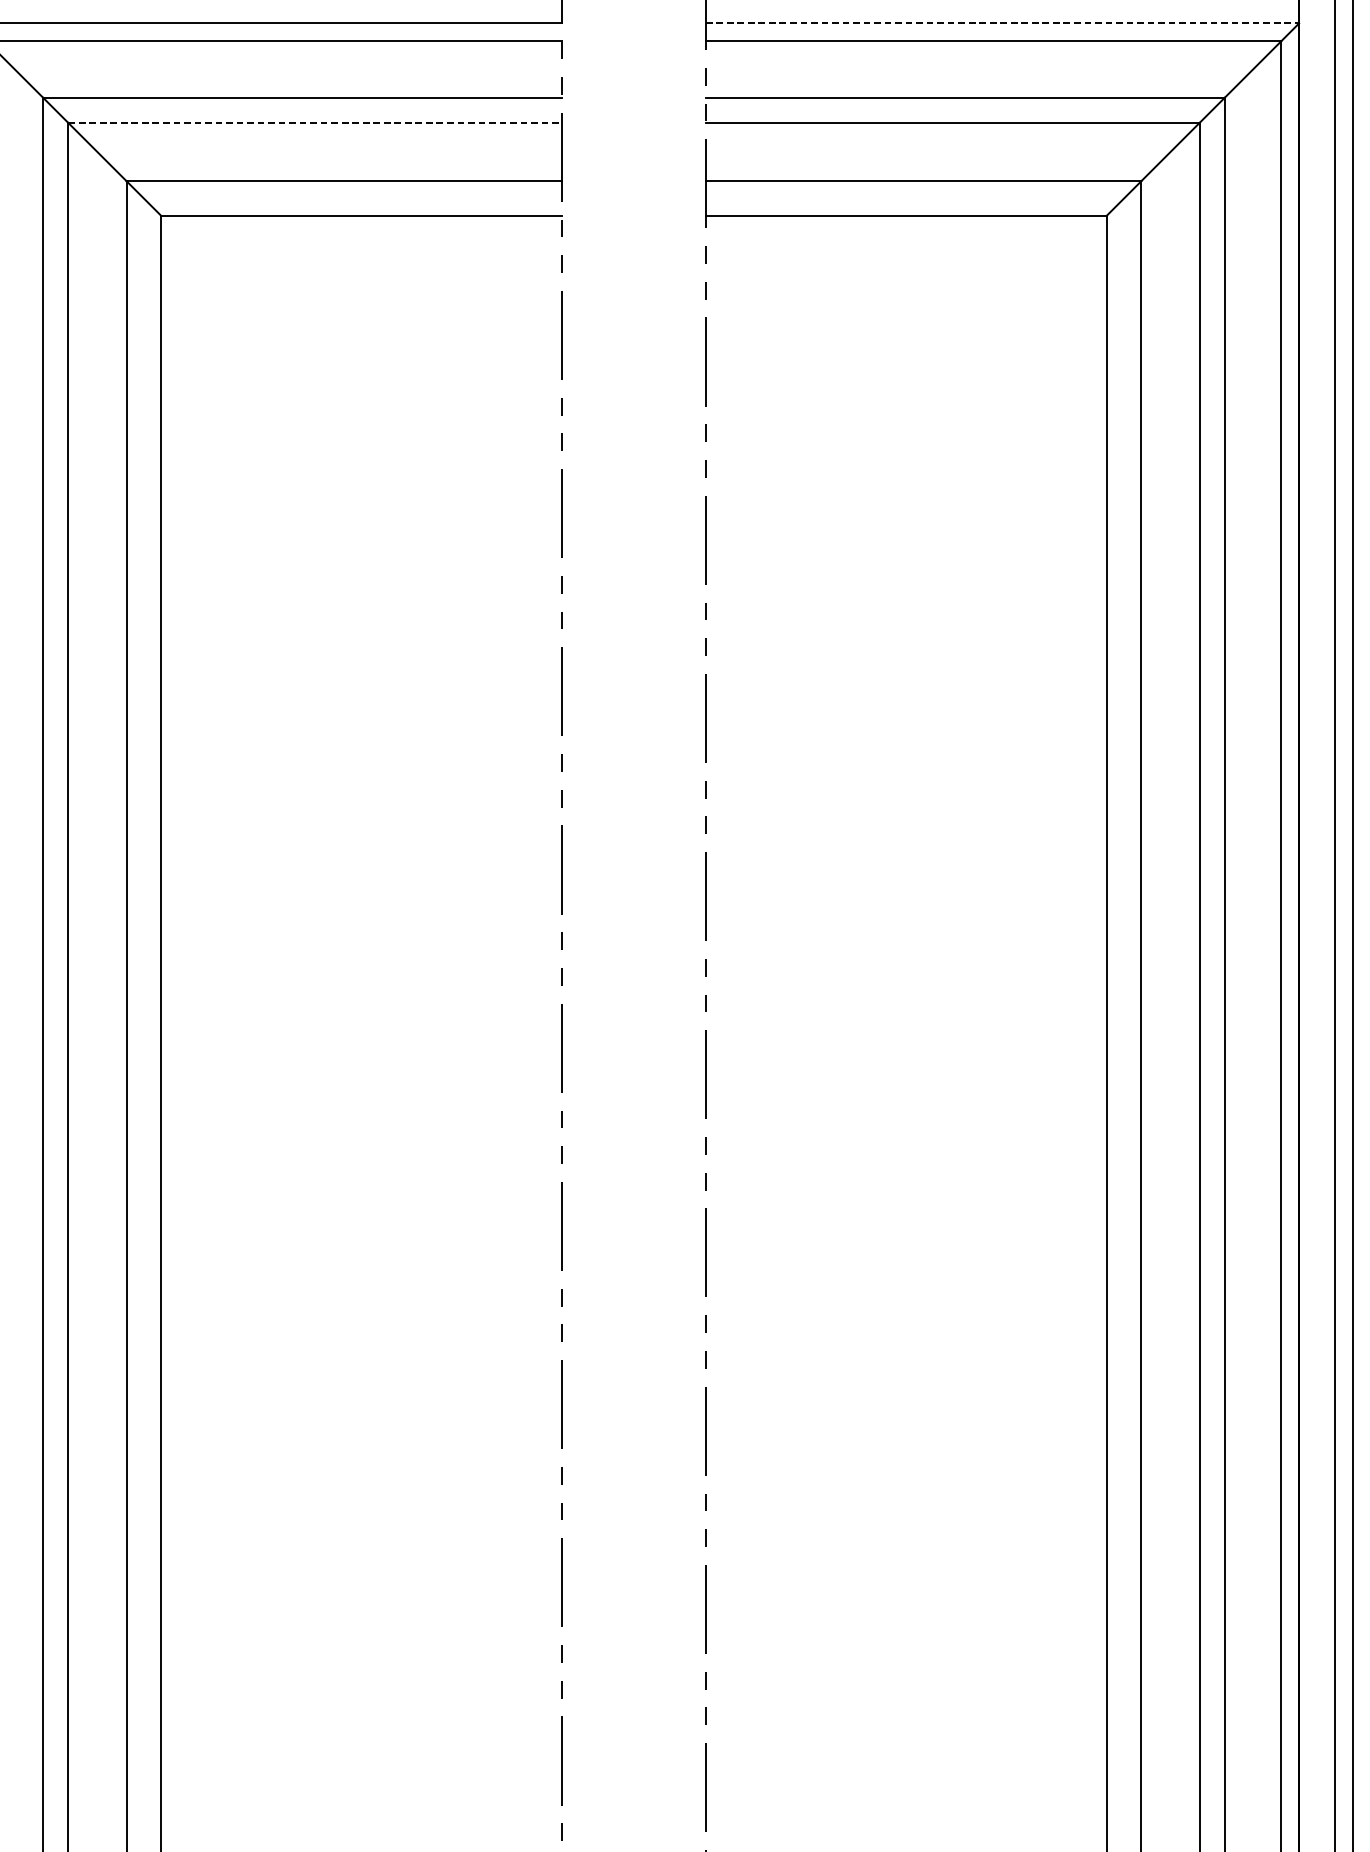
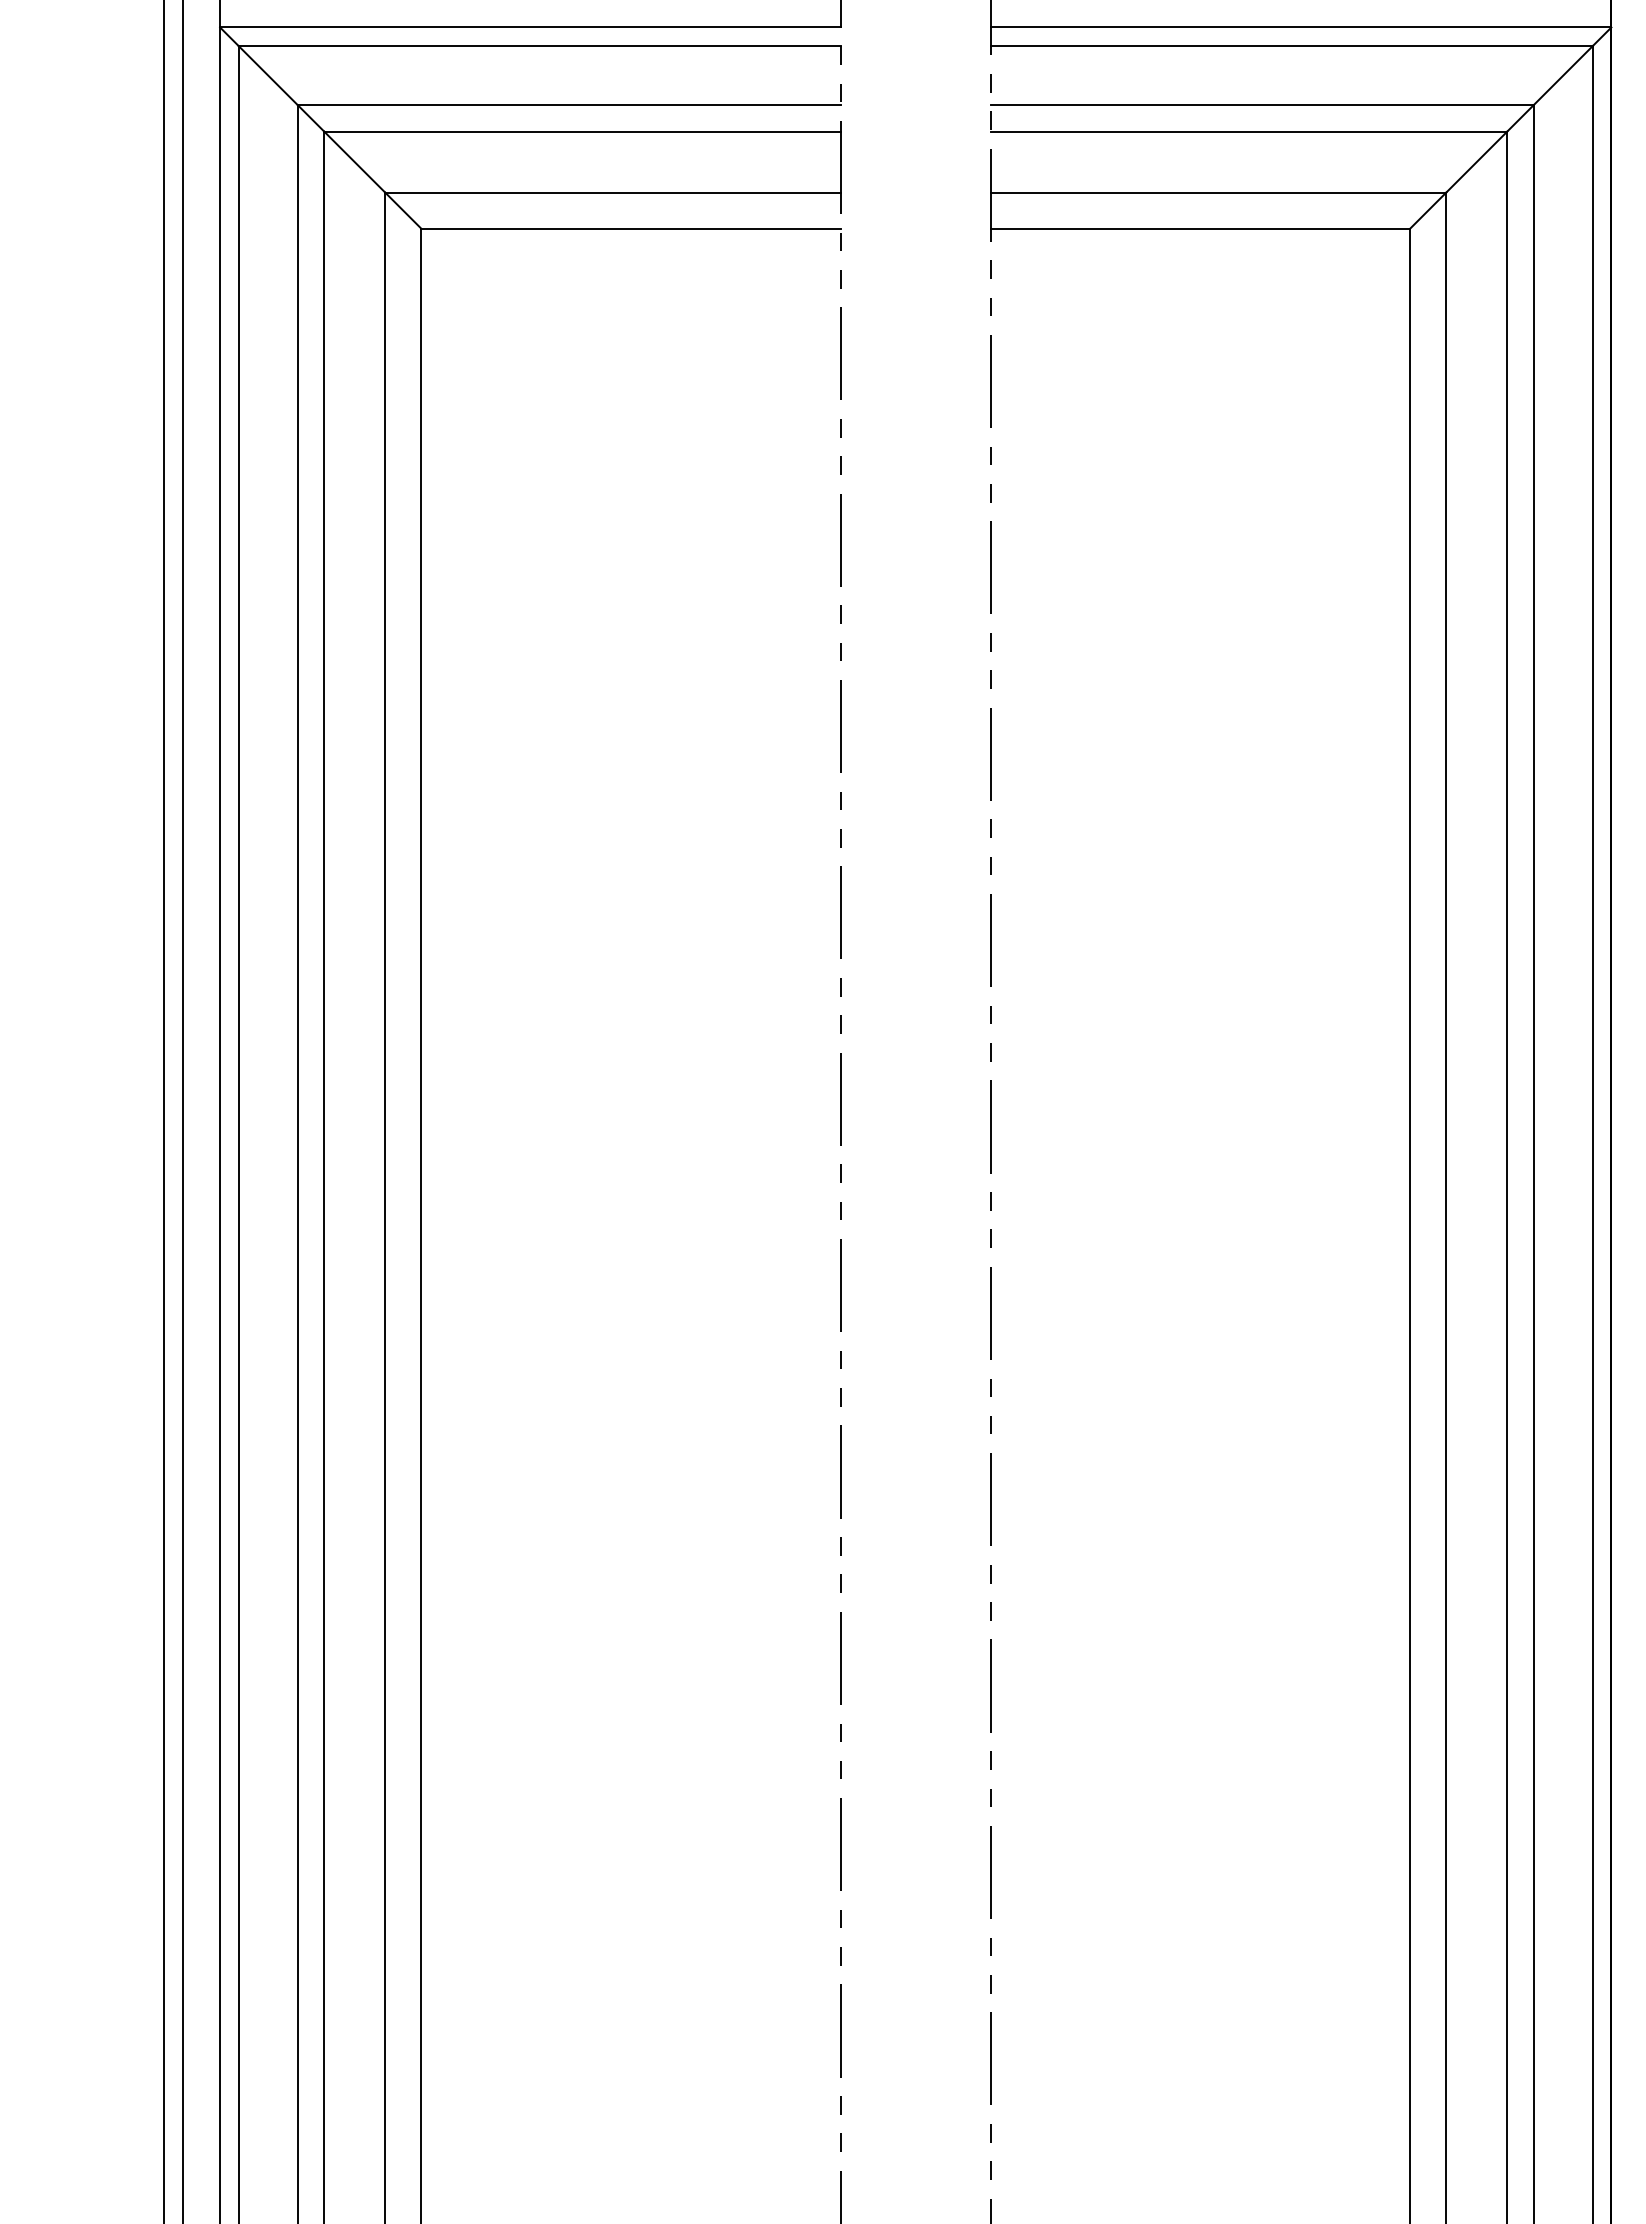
line: (1002, 23) -> (1301, 27), dashed -> solid
line: (315, 122) -> (582, 131), dashed -> solid

